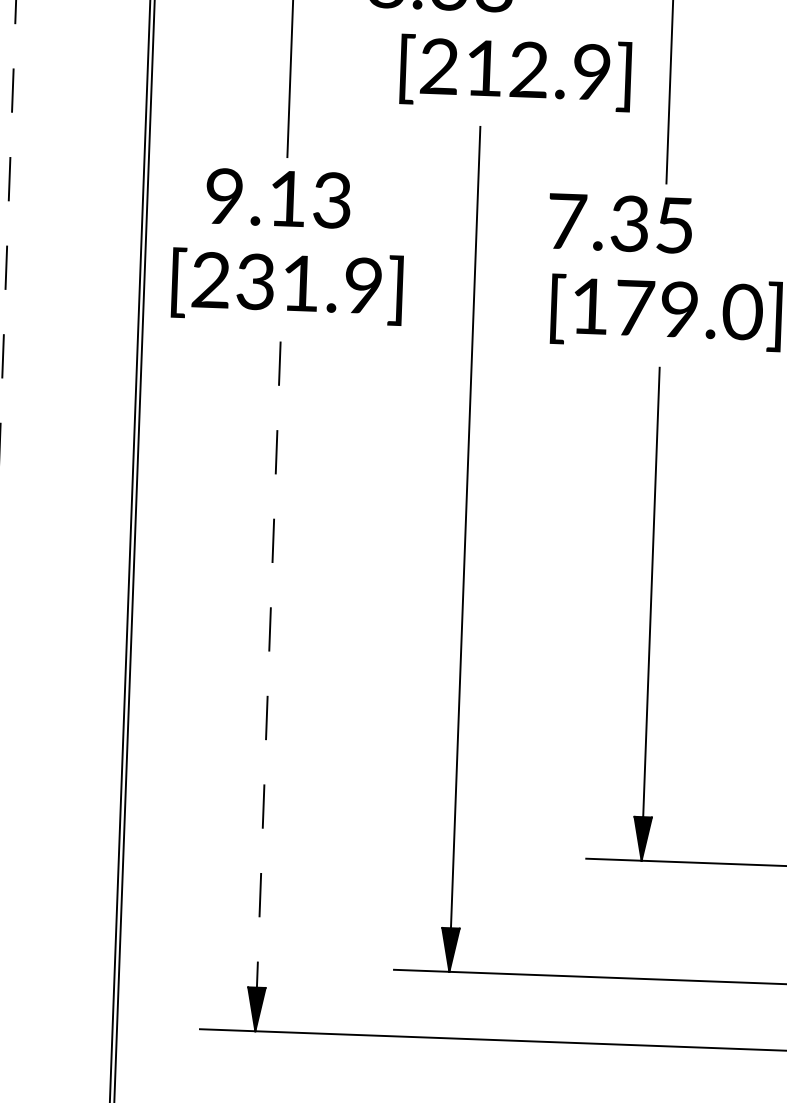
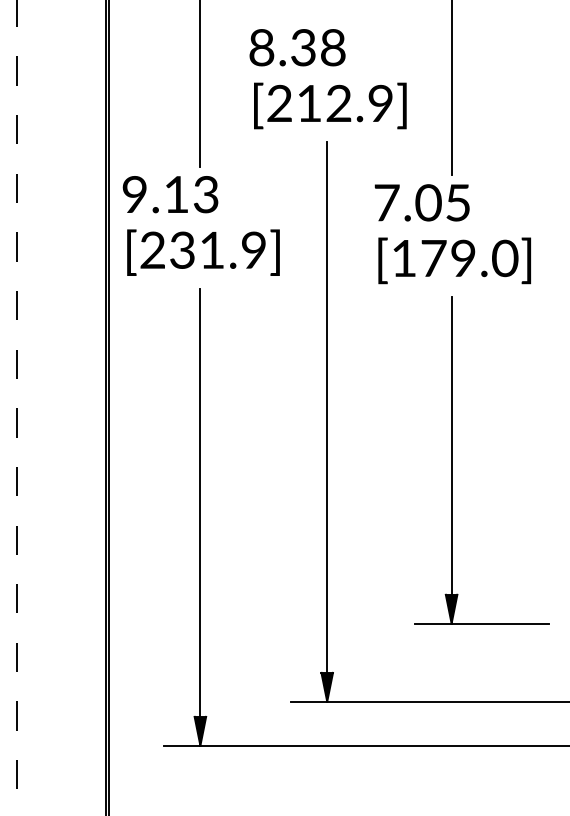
text: (516, 72) -> (330, 105), moved
text: (278, 198) -> (170, 194), moved
text: (630, 223) -> (428, 202), 7.35 -> 7.05
line: (268, 665) -> (200, 503), dashed -> solid

